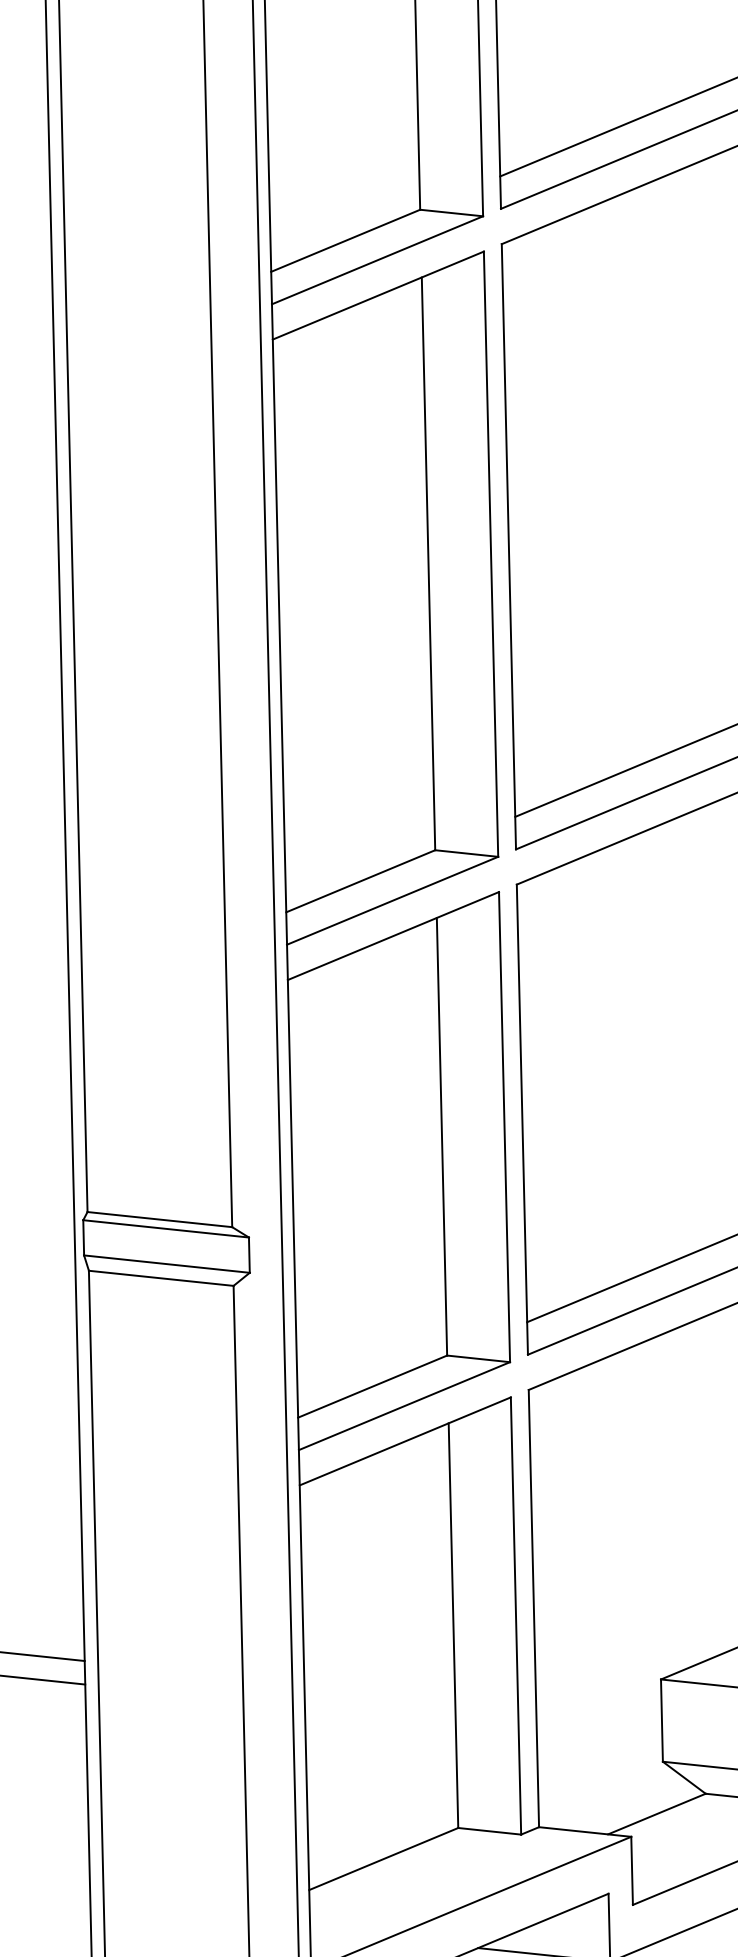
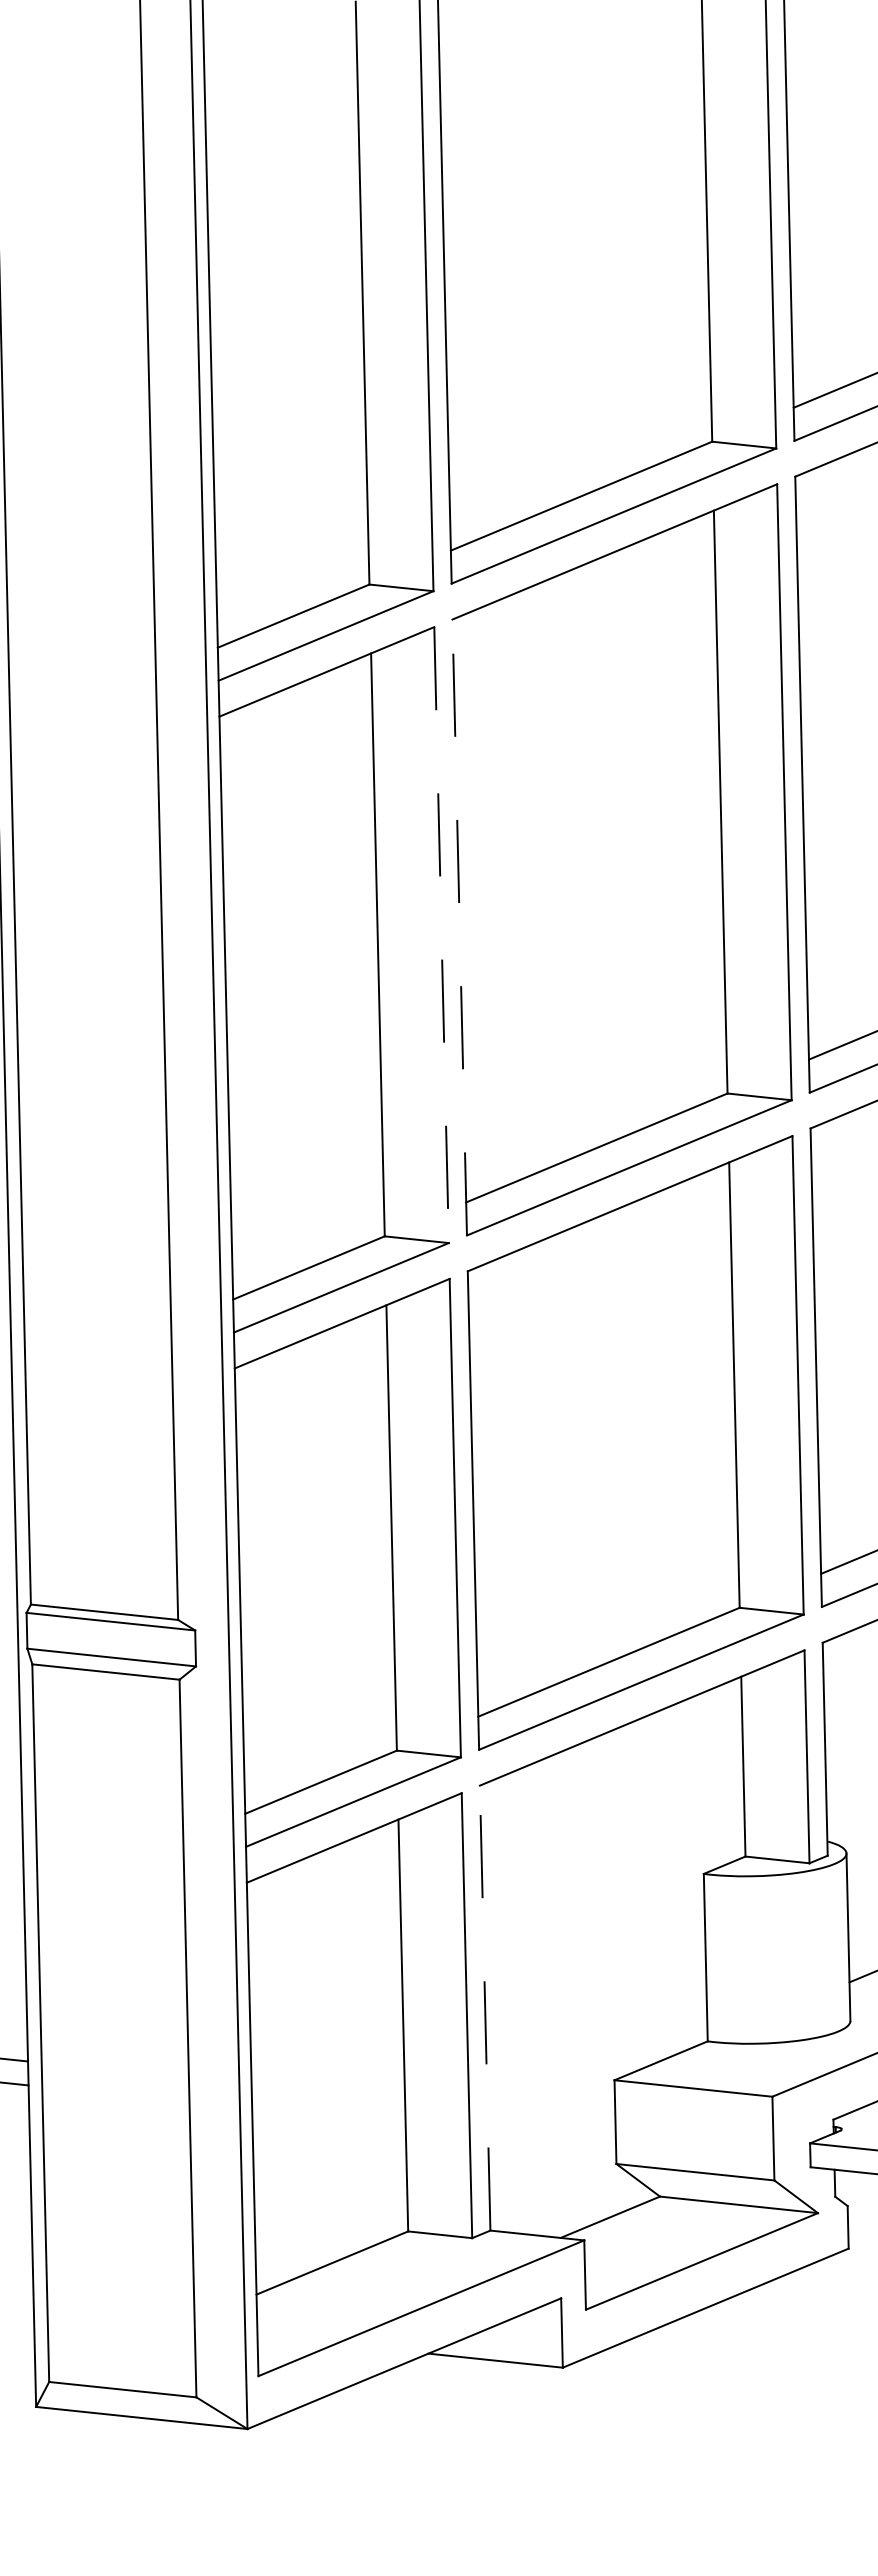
line: (508, 546) -> (459, 927), solid -> dashed
line: (490, 554) -> (441, 935), solid -> dashed
line: (534, 1608) -> (485, 2008), solid -> dashed

